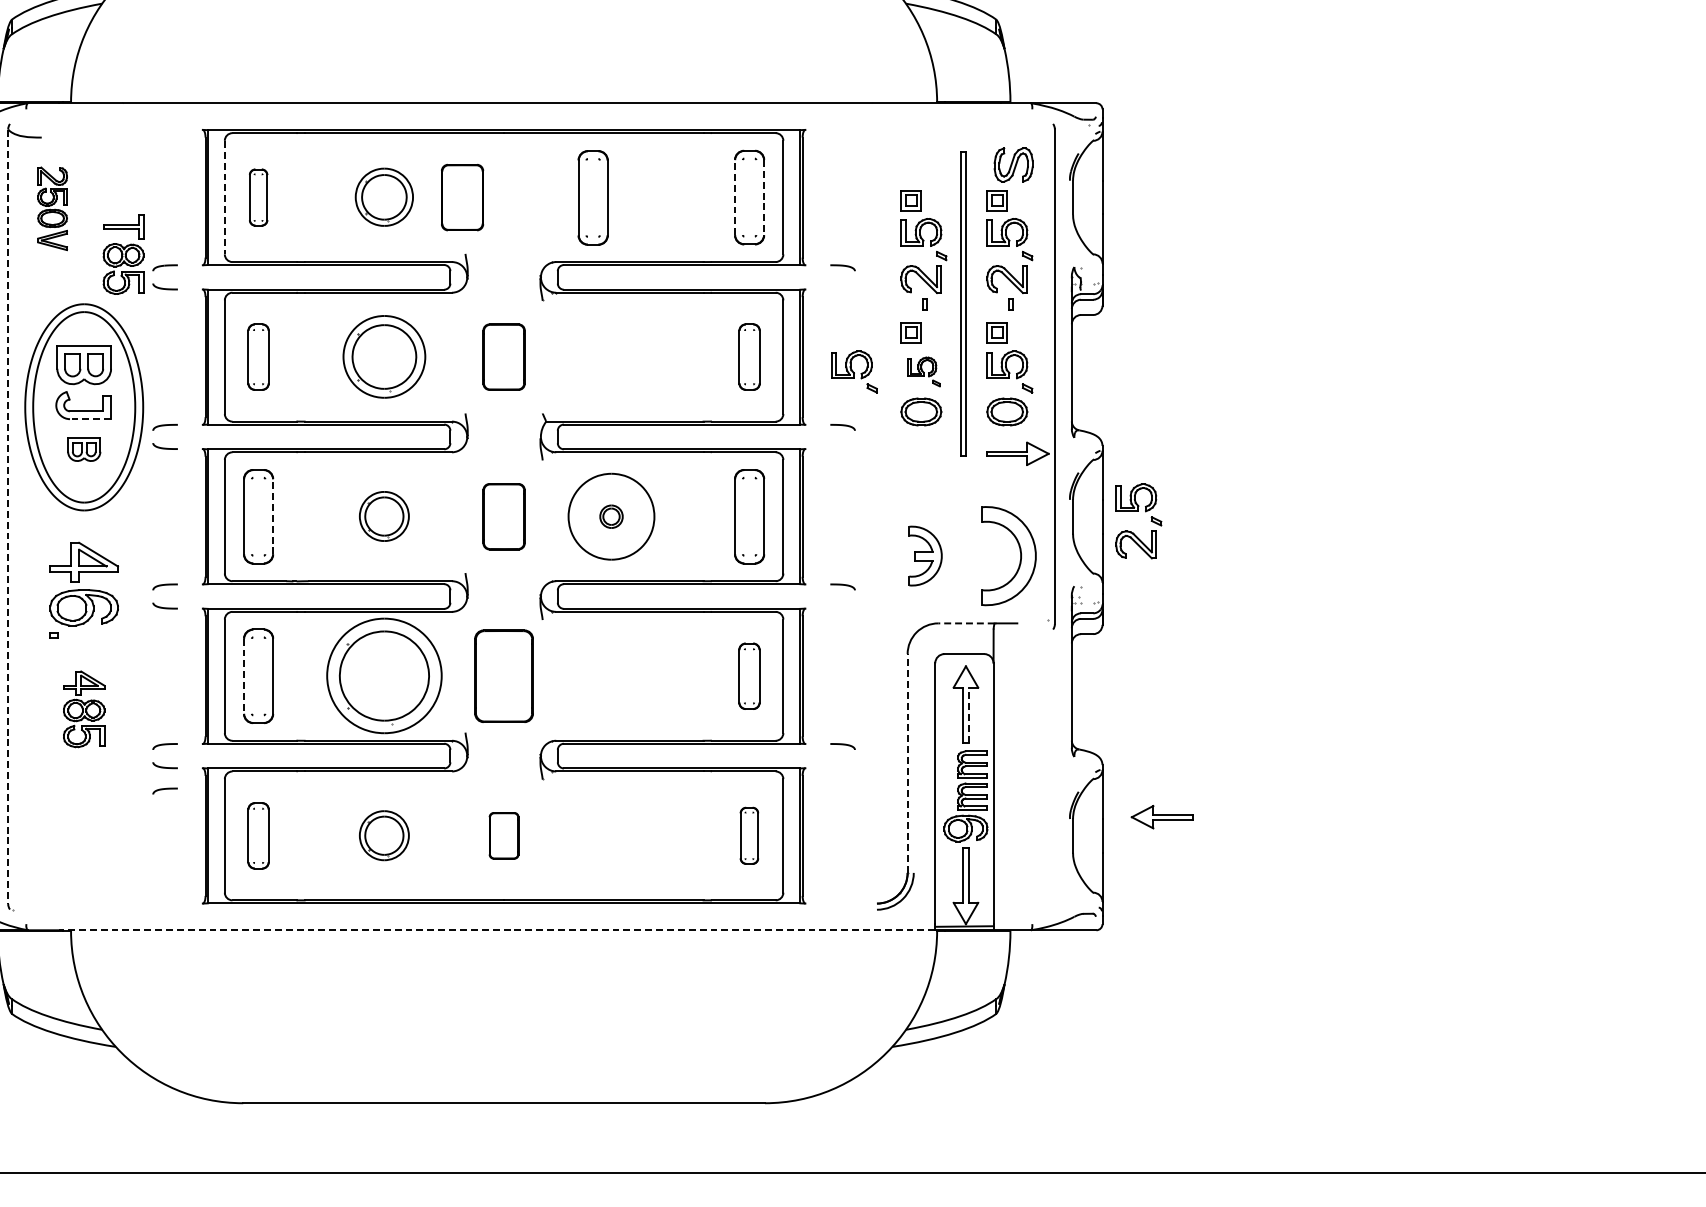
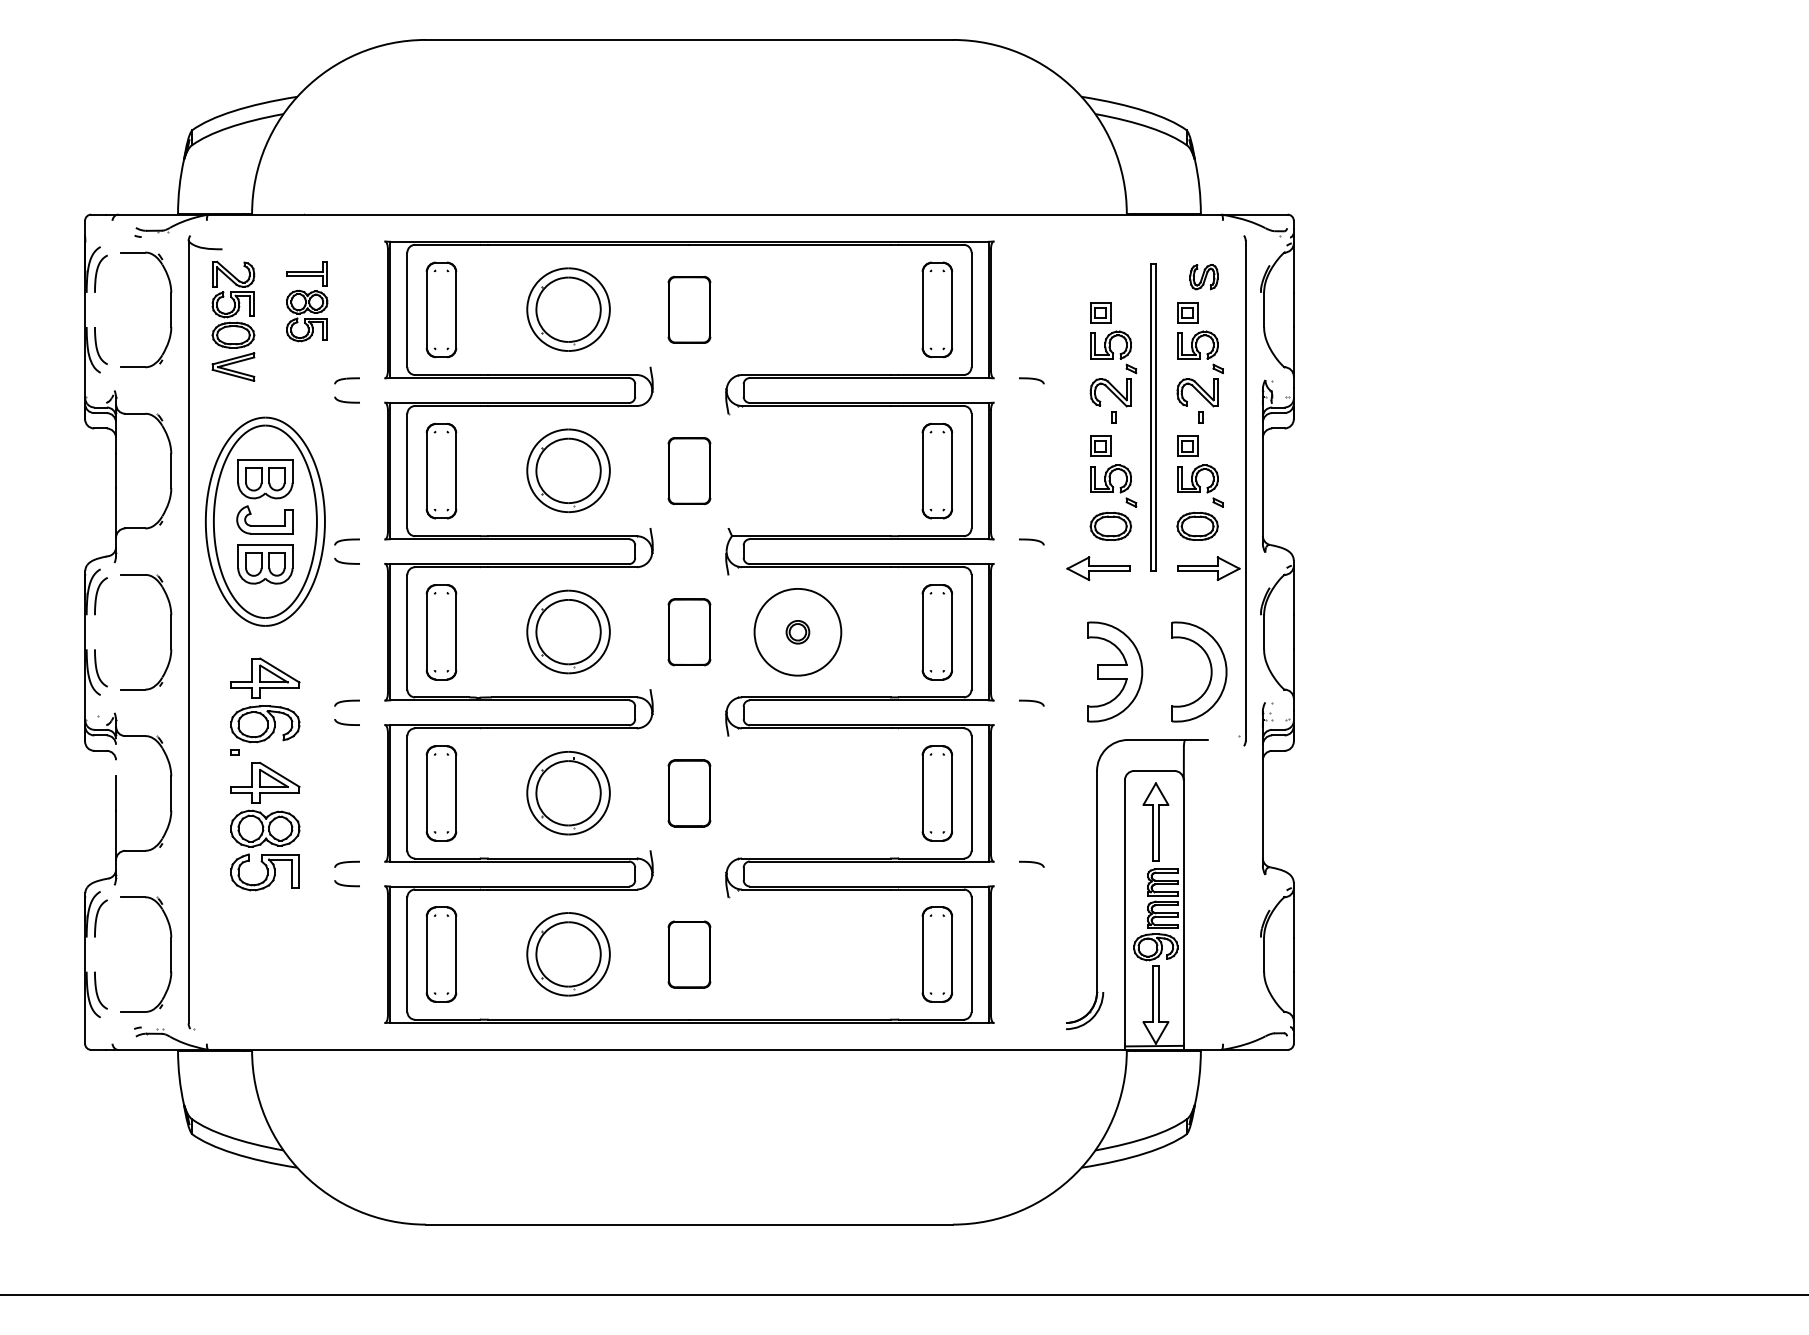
part: (1013, 165) -> (1203, 277), size x0.71
part: (258, 197) -> (441, 309), size x1.67
part: (384, 197) -> (568, 309), size x1.43
part: (462, 197) -> (689, 309), moved
line: (734, 197) -> (922, 309), dashed -> solid
line: (224, 198) -> (407, 310), dashed -> solid
part: (592, 198) -> (778, 310), removed
line: (764, 198) -> (952, 310), dashed -> solid
part: (52, 208) -> (233, 320), size x1.43
part: (123, 254) -> (307, 301), moved
part: (258, 356) -> (441, 470), size x1.43
part: (749, 356) -> (937, 470), size x1.43
part: (854, 371) -> (1043, 485), removed
part: (923, 371) -> (1113, 485), size x1.43
line: (90, 418) -> (271, 533), dashed -> solid
part: (84, 449) -> (265, 564), size x1.67
part: (1138, 512) -> (1330, 627), removed
line: (273, 515) -> (456, 631), dashed -> solid
part: (384, 515) -> (568, 631), size x1.67
line: (8, 516) -> (188, 632), dashed -> solid
part: (925, 555) -> (1115, 671), size x1.67
line: (966, 623) -> (1156, 740), dashed -> solid
line: (243, 676) -> (426, 793), dashed -> solid
part: (384, 676) -> (568, 793), size x0.71
part: (504, 676) -> (689, 793), size x0.71
part: (748, 676) -> (936, 793), size x1.43
part: (84, 709) -> (265, 826), size x1.67
line: (969, 714) -> (1159, 832), dashed -> solid
line: (908, 763) -> (1097, 881), dashed -> solid
curve: (164, 790) -> (346, 908), removed
part: (1162, 816) -> (1098, 568), moved
part: (258, 835) -> (441, 954), size x1.43
part: (384, 835) -> (568, 954), size x1.67
part: (504, 835) -> (689, 954), size x1.43
part: (748, 835) -> (936, 954), size x1.67
line: (496, 929) -> (681, 1049), dashed -> solid

